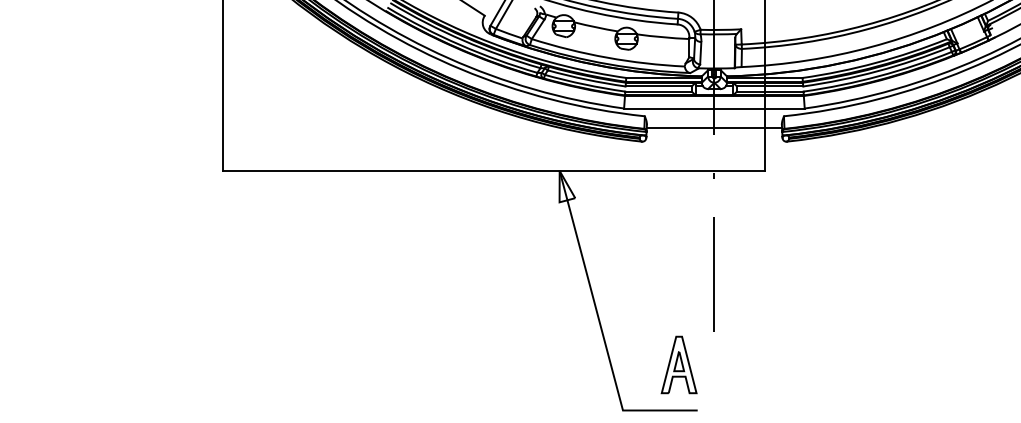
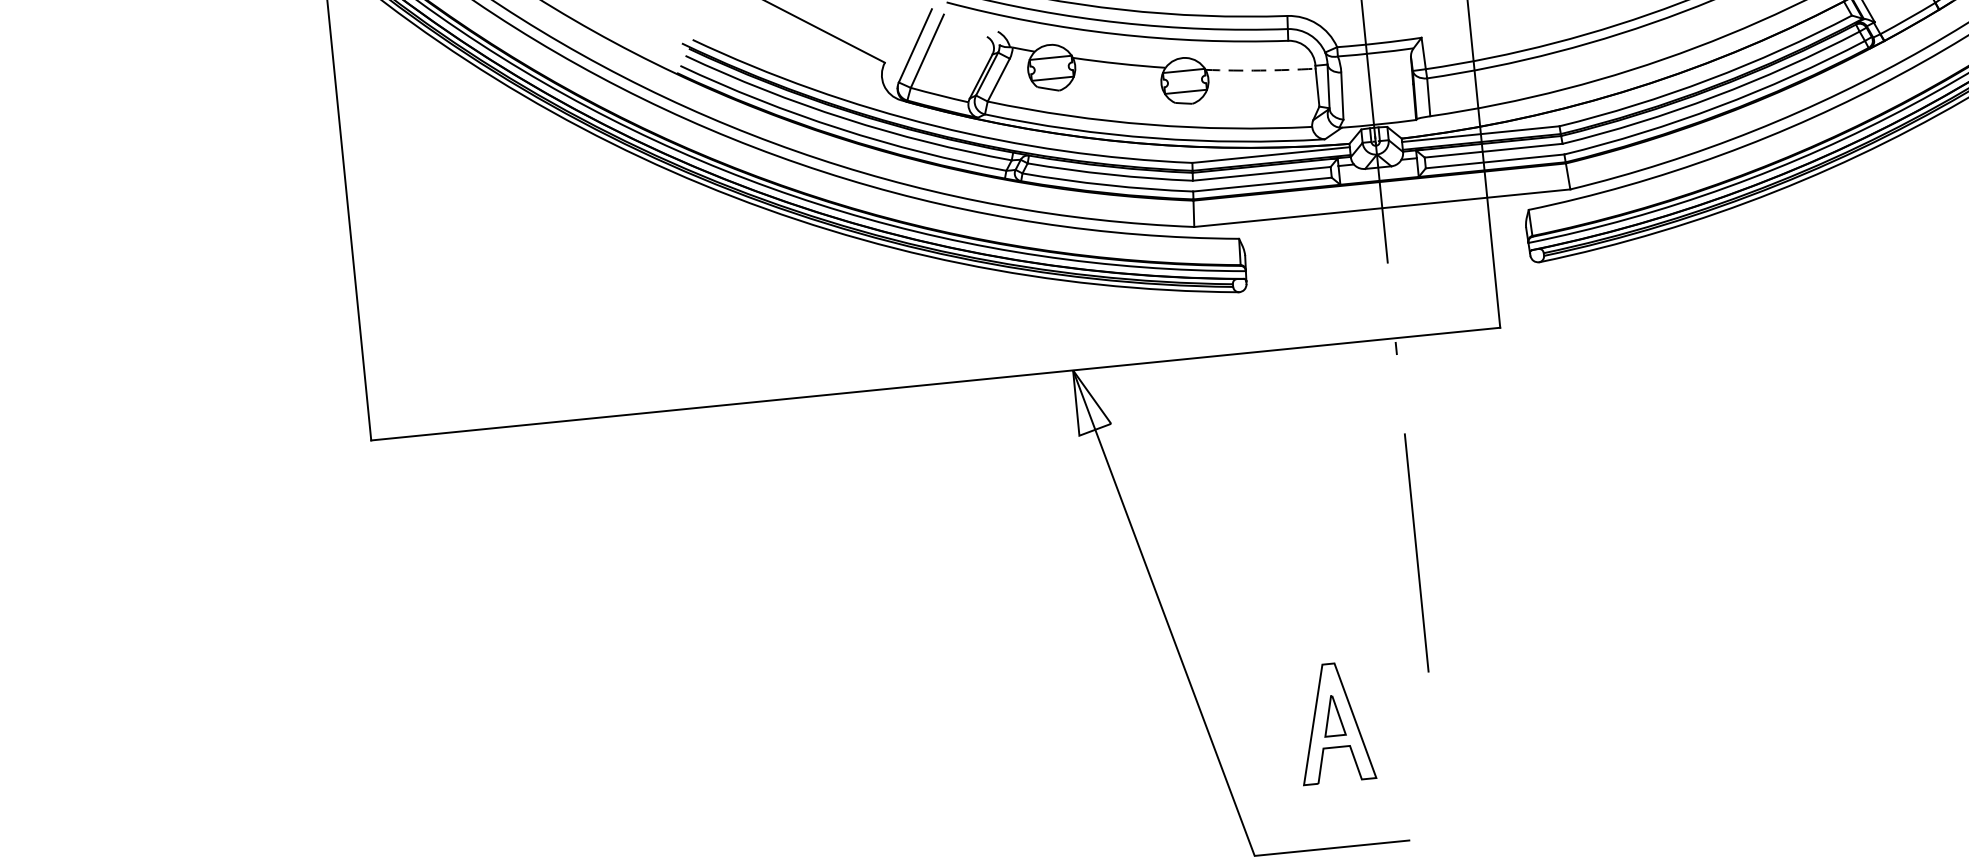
arc: (663, 37) -> (1261, 70), solid -> dashed
line: (714, 127) -> (1386, 247), removed
part: (678, 364) -> (1332, 721), moved

